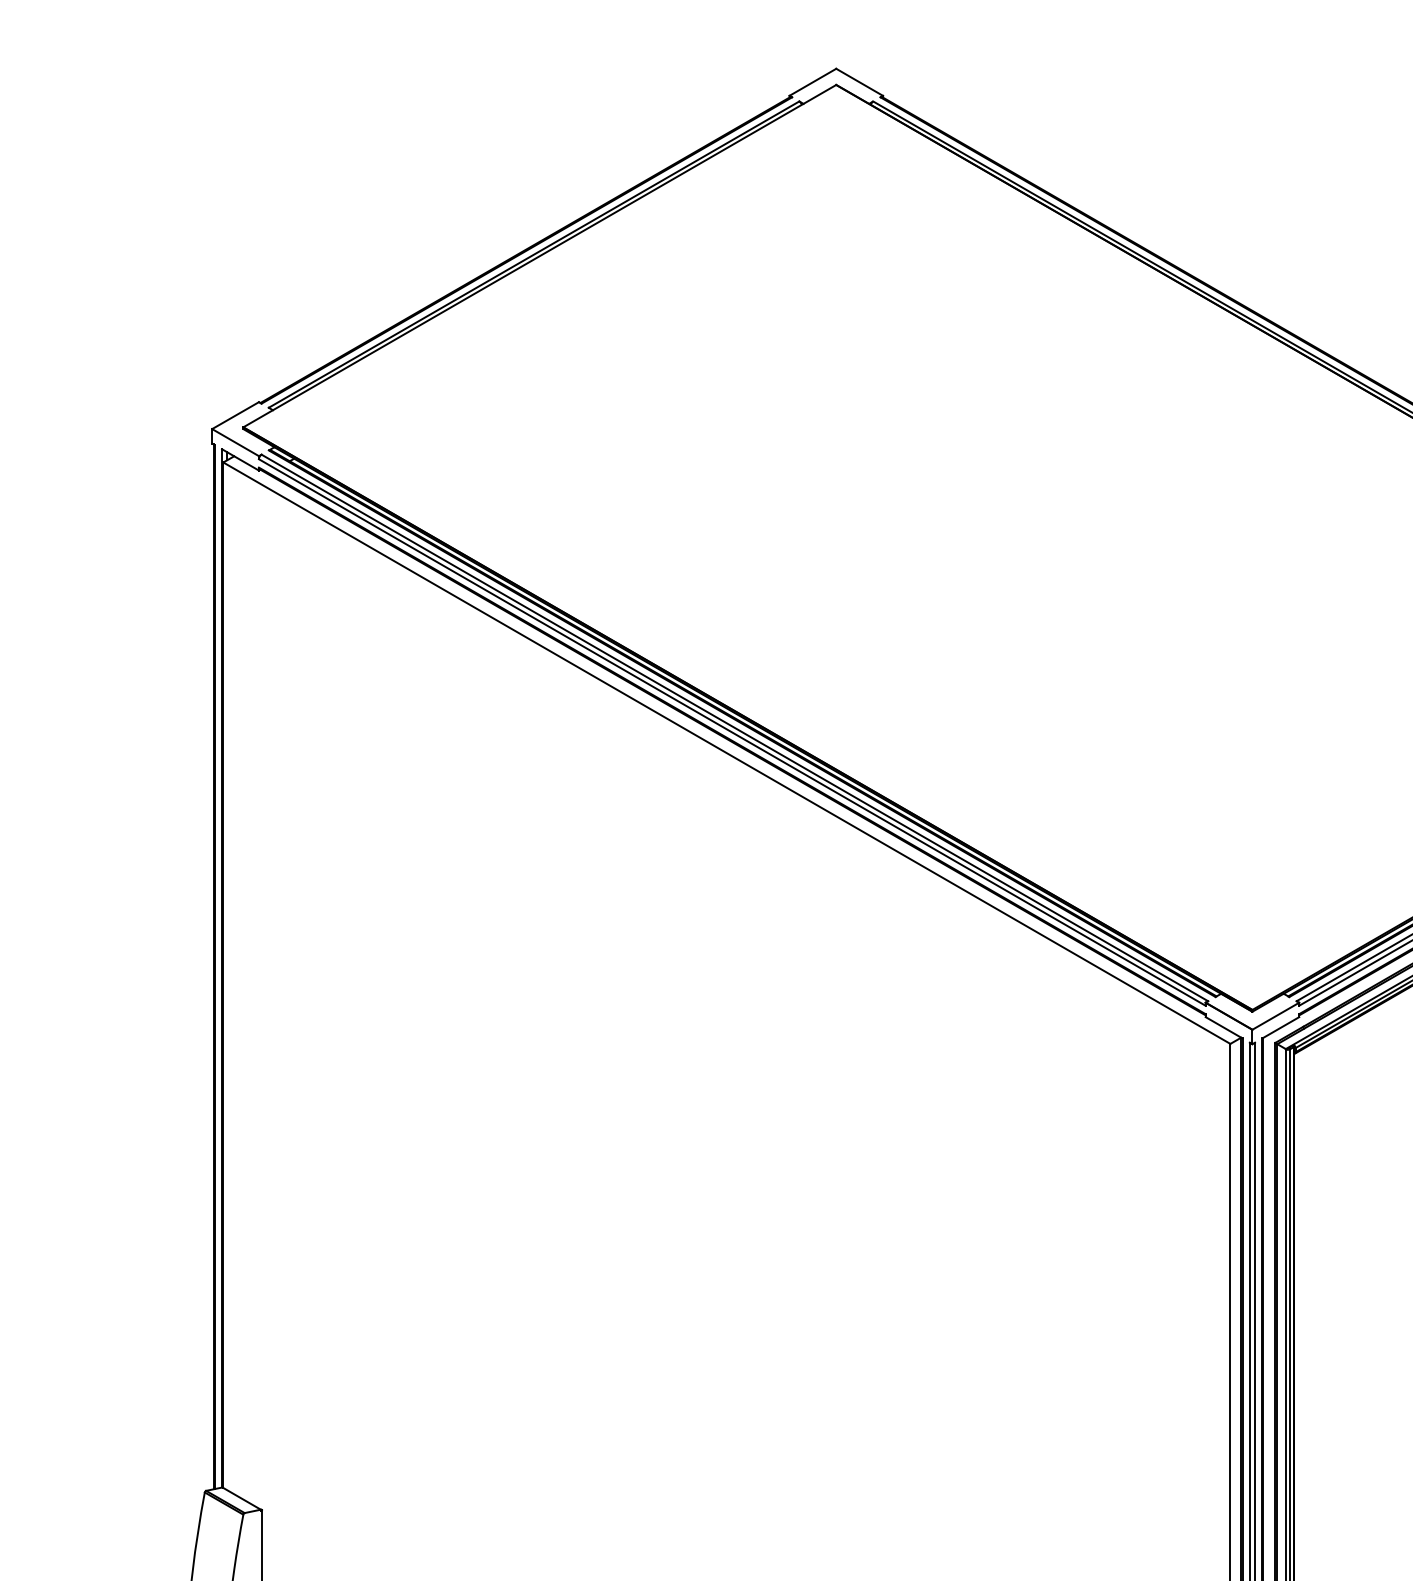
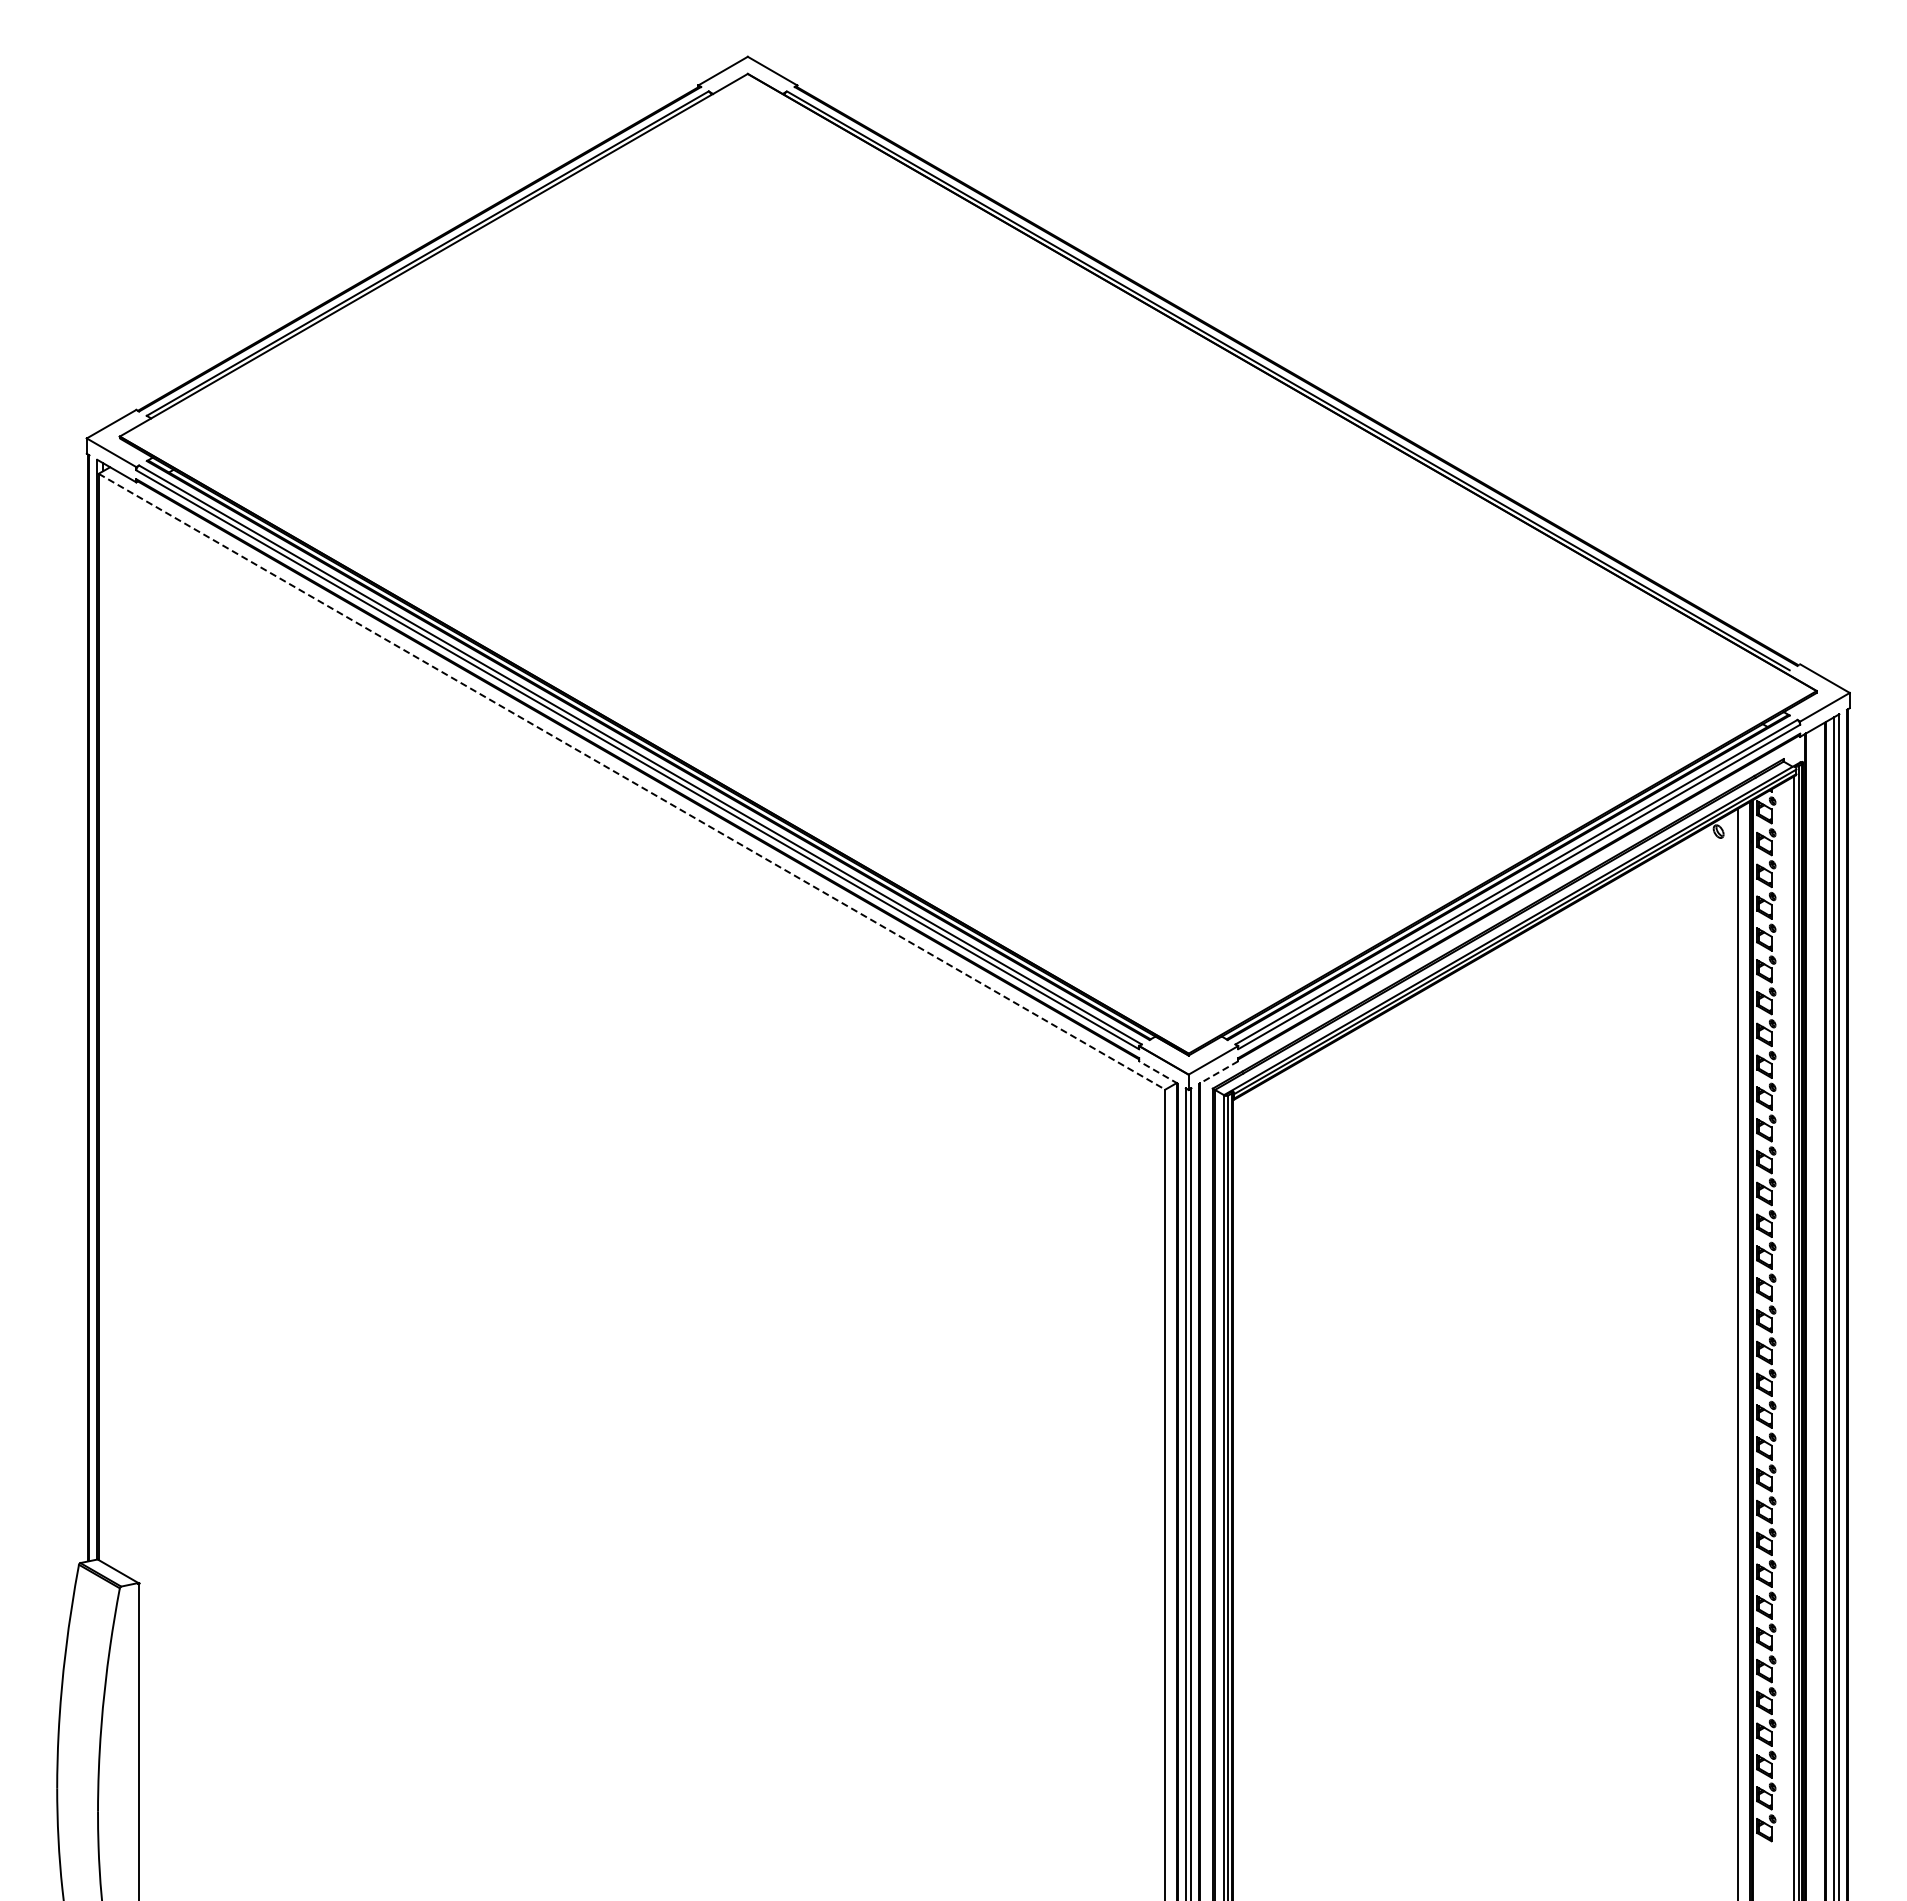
line: (726, 752) -> (631, 781), solid -> dashed
line: (1223, 1027) -> (1158, 1072), solid -> dashed
line: (1280, 1027) -> (1218, 1072), solid -> dashed

